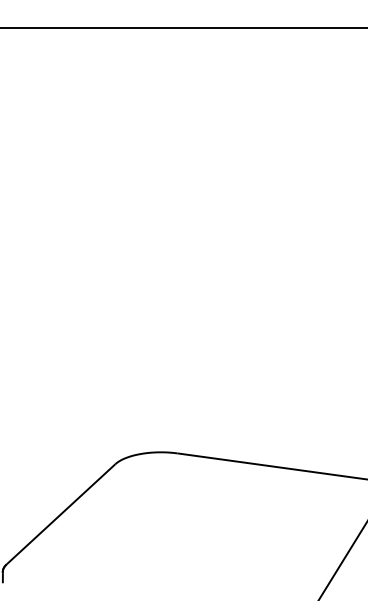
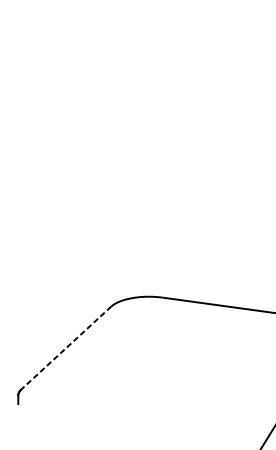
line: (61, 514) -> (66, 348), solid -> dashed

